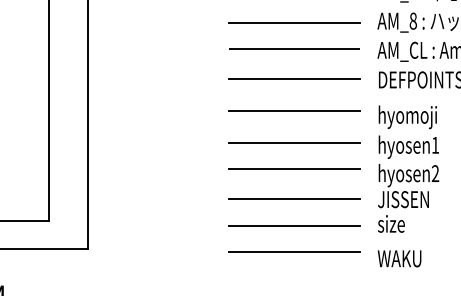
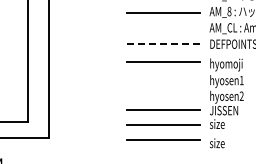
line: (294, 47) -> (163, 26), removed
line: (294, 78) -> (163, 43), solid -> dashed
line: (294, 143) -> (163, 79), removed
line: (294, 168) -> (163, 93), removed
text: (398, 258) -> (221, 143), WAKU -> size

